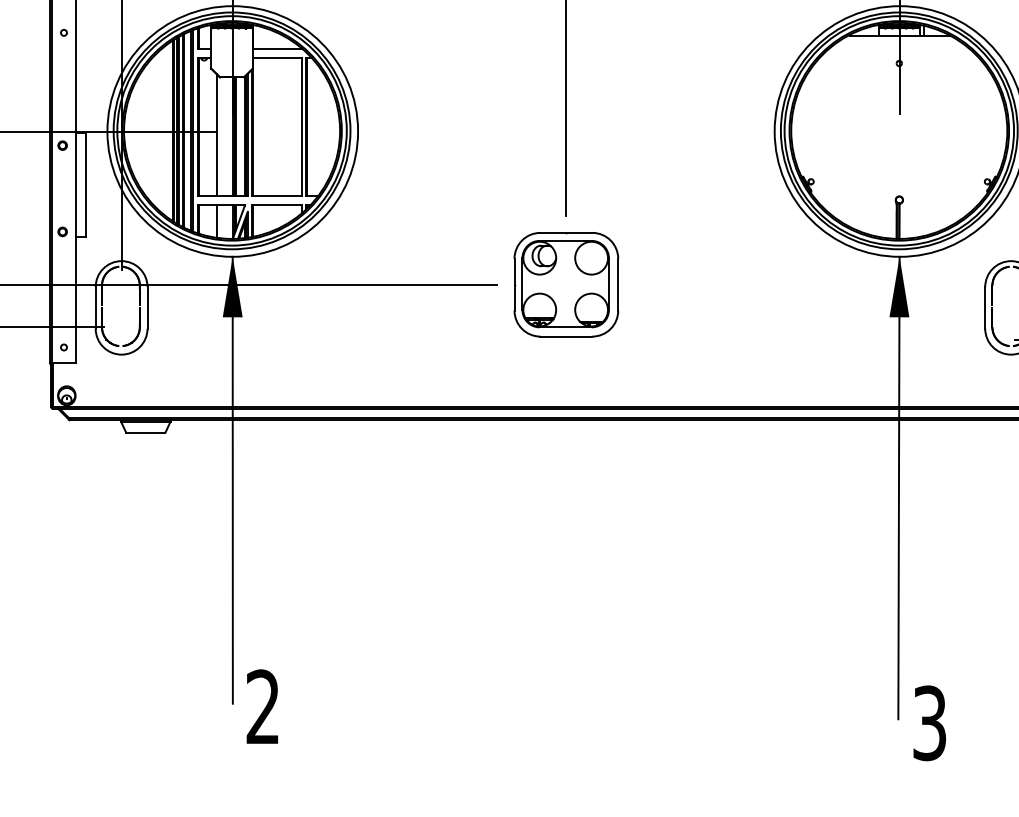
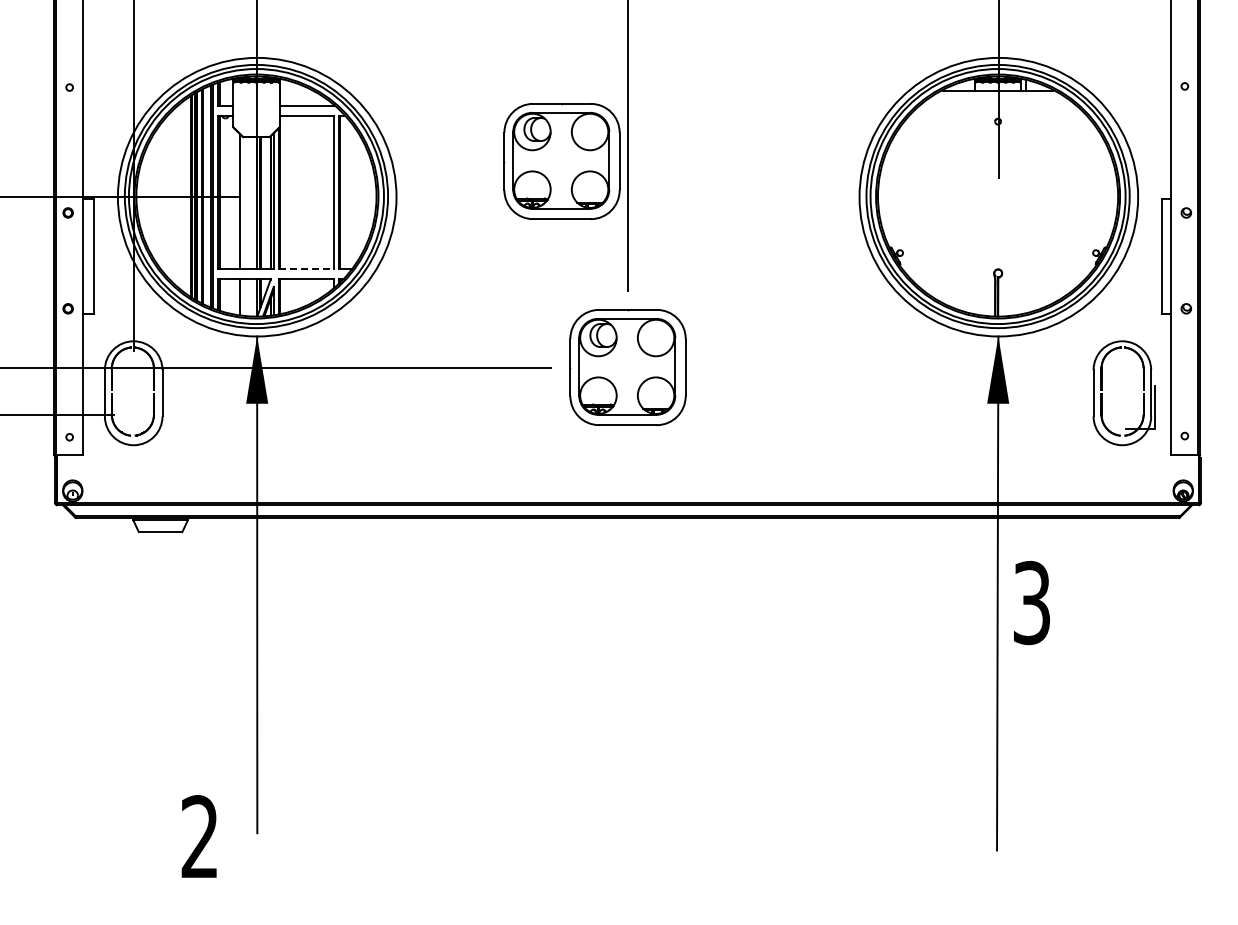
part: (506, 99) -> (561, 161), added
line: (277, 196) -> (306, 269), solid -> dashed
text: (261, 706) -> (198, 836), moved
text: (929, 722) -> (1031, 602), moved

